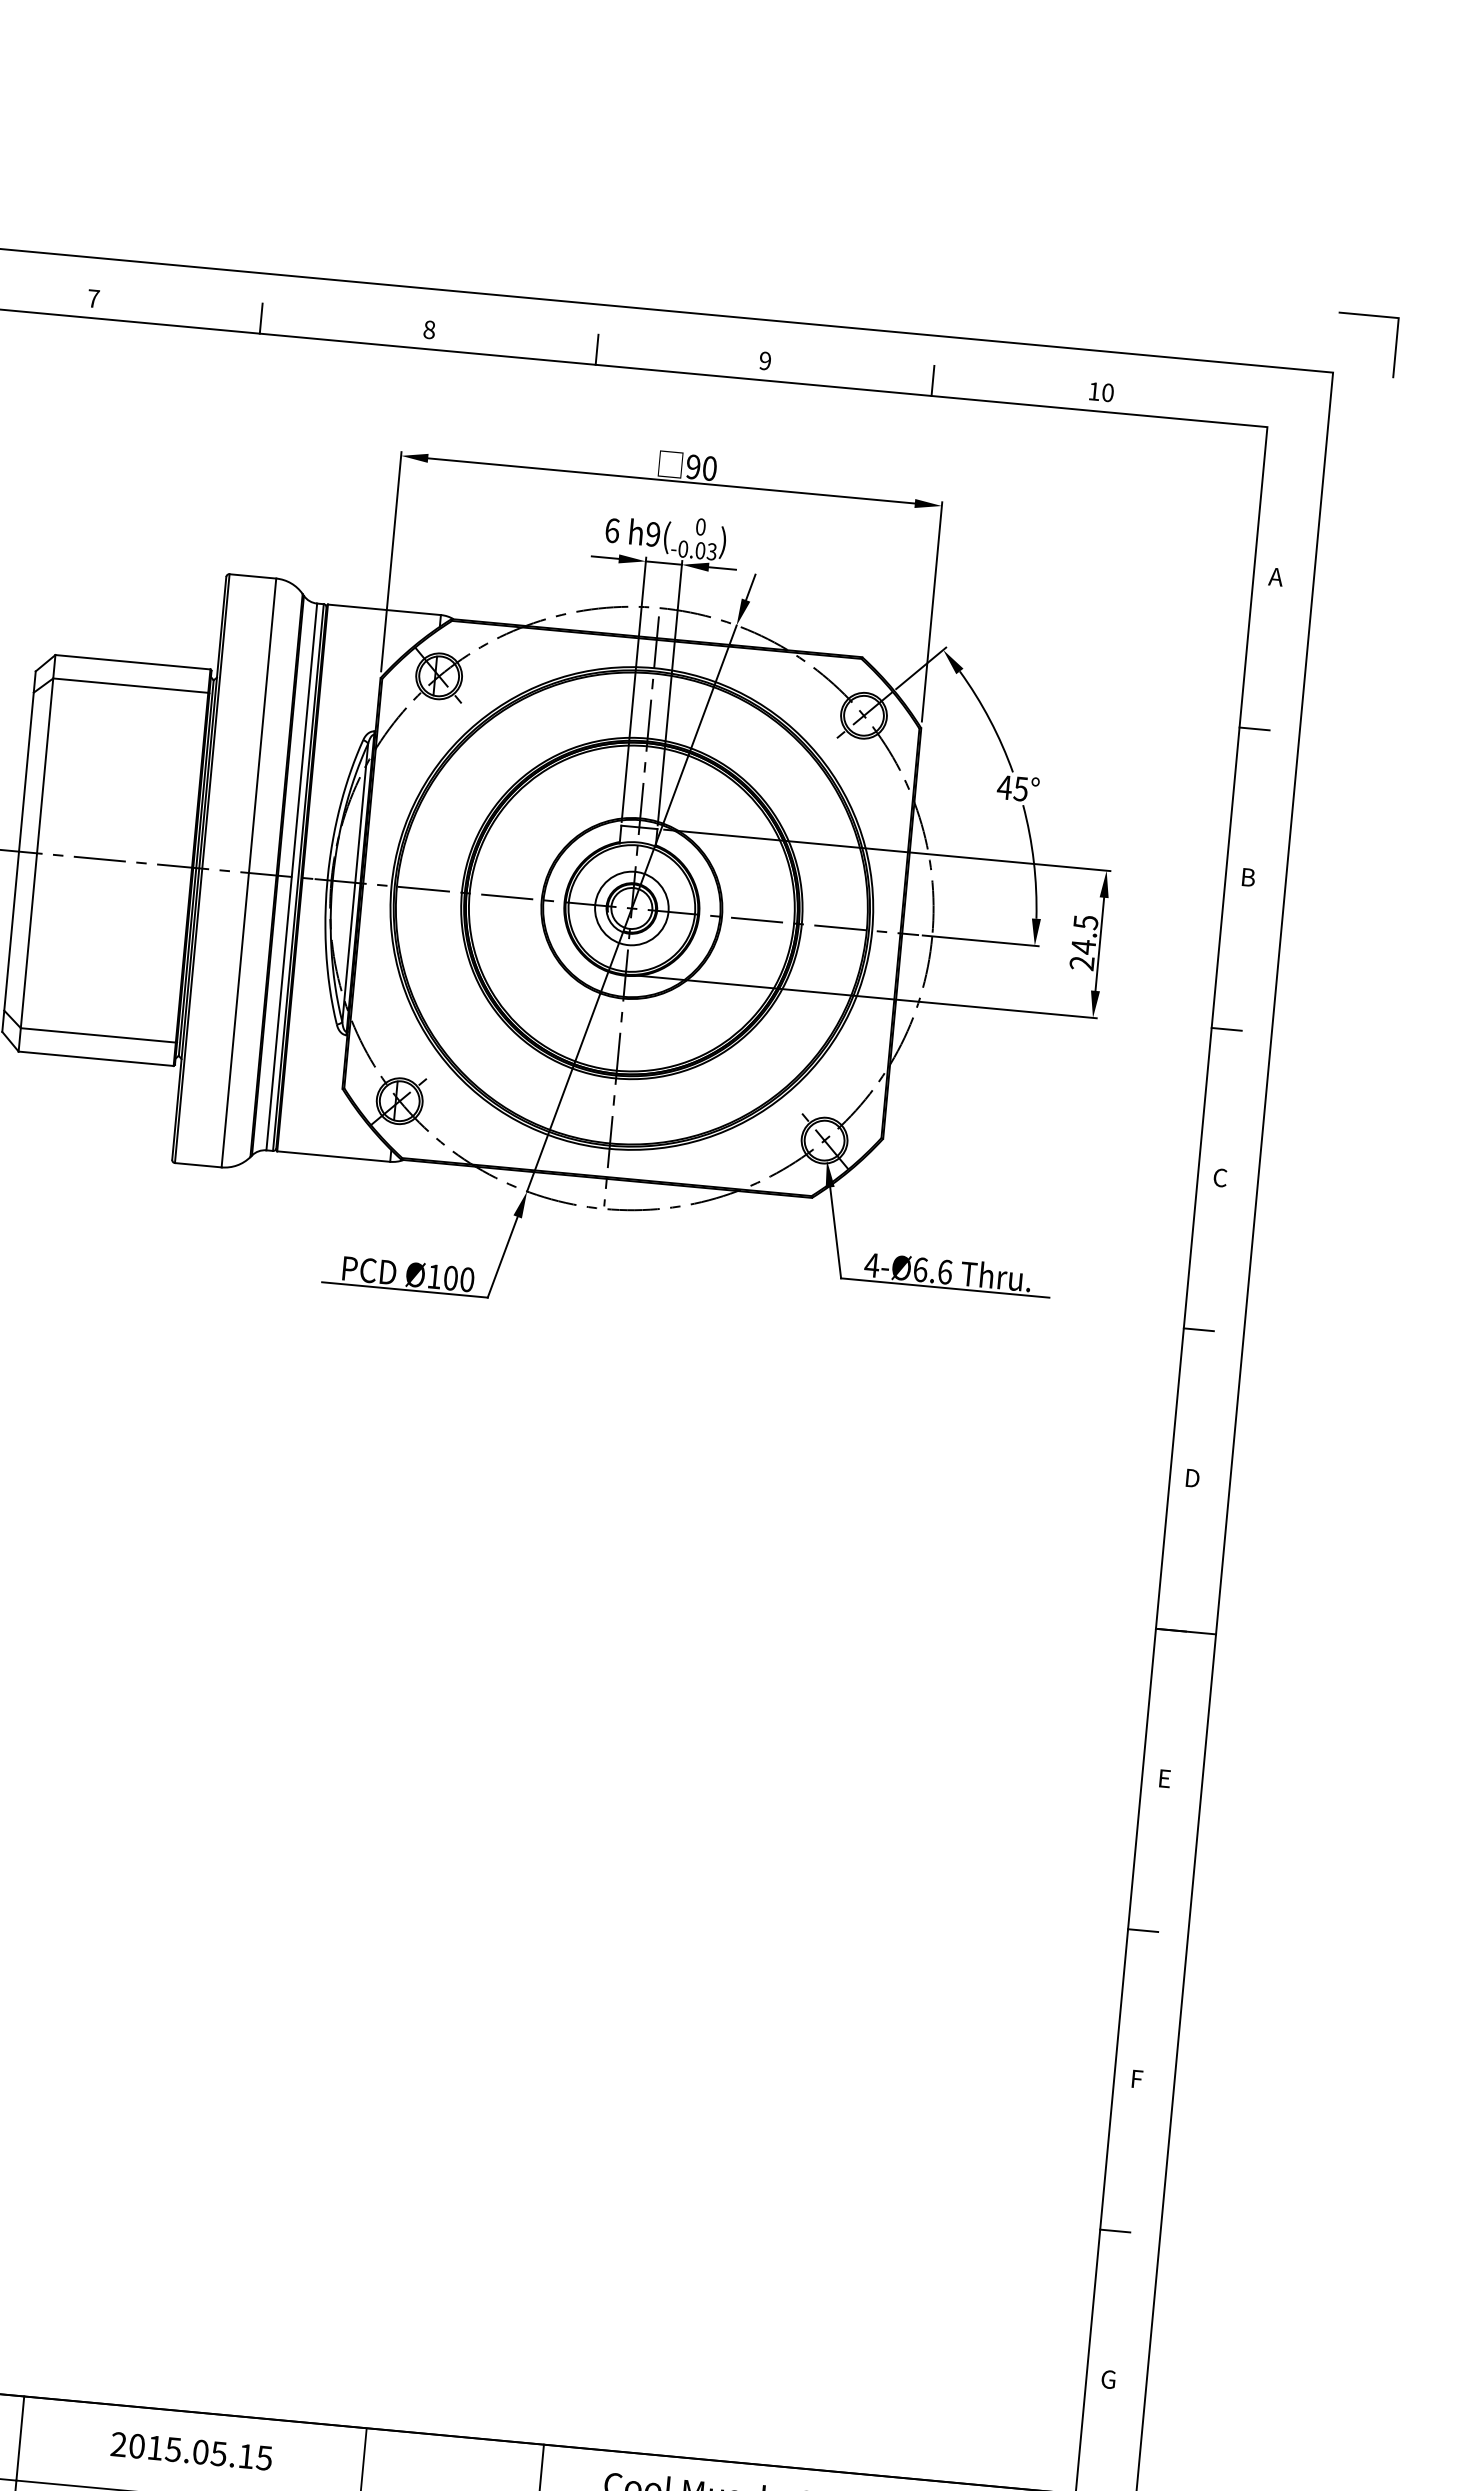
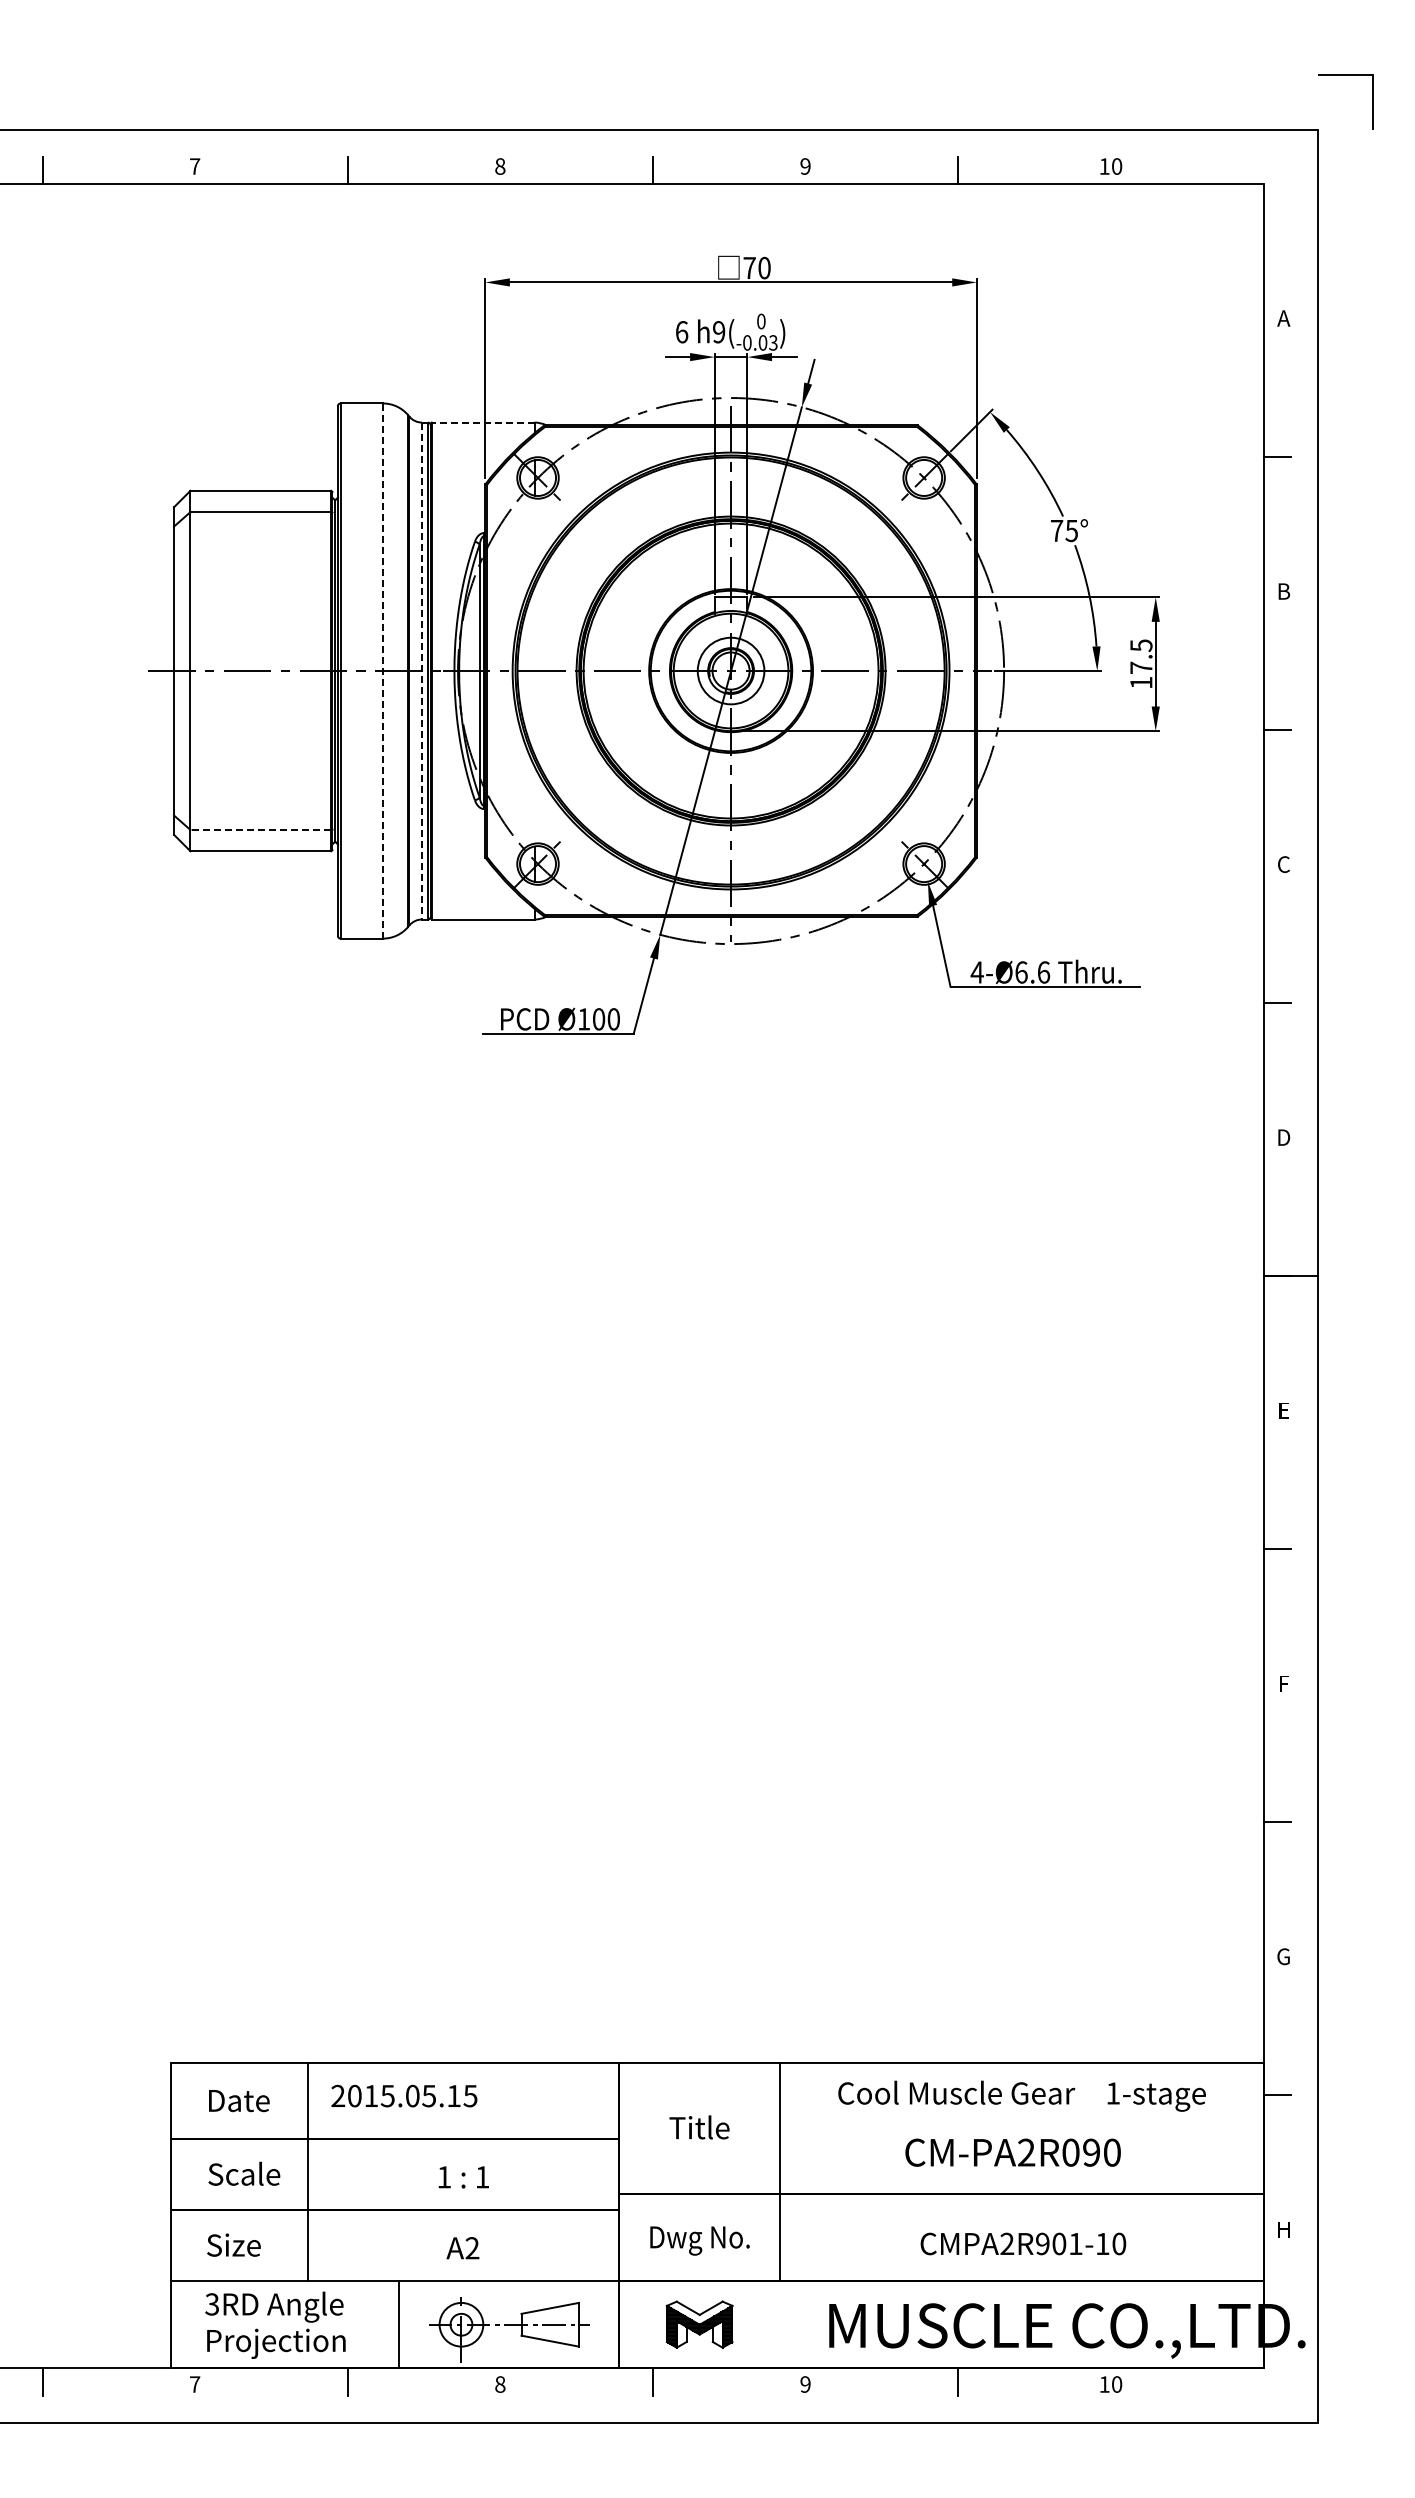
text: (693, 466) -> (749, 267), 90 -> 70
line: (383, 609) -> (482, 422), solid -> dashed
text: (1004, 787) -> (1056, 530), 45° -> 75°
line: (249, 873) -> (383, 671), solid -> dashed
line: (292, 877) -> (422, 671), solid -> dashed
text: (1083, 954) -> (1141, 674), 24.5 -> 17.5
line: (97, 1034) -> (260, 829), solid -> dashed
text: (191, 2450) -> (404, 2095), moved

